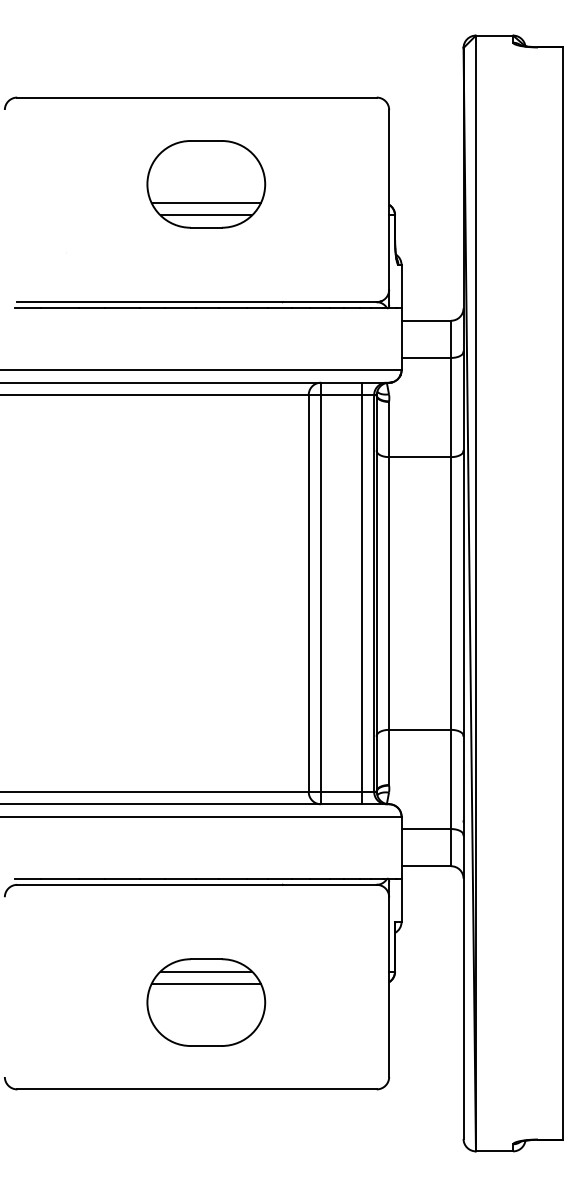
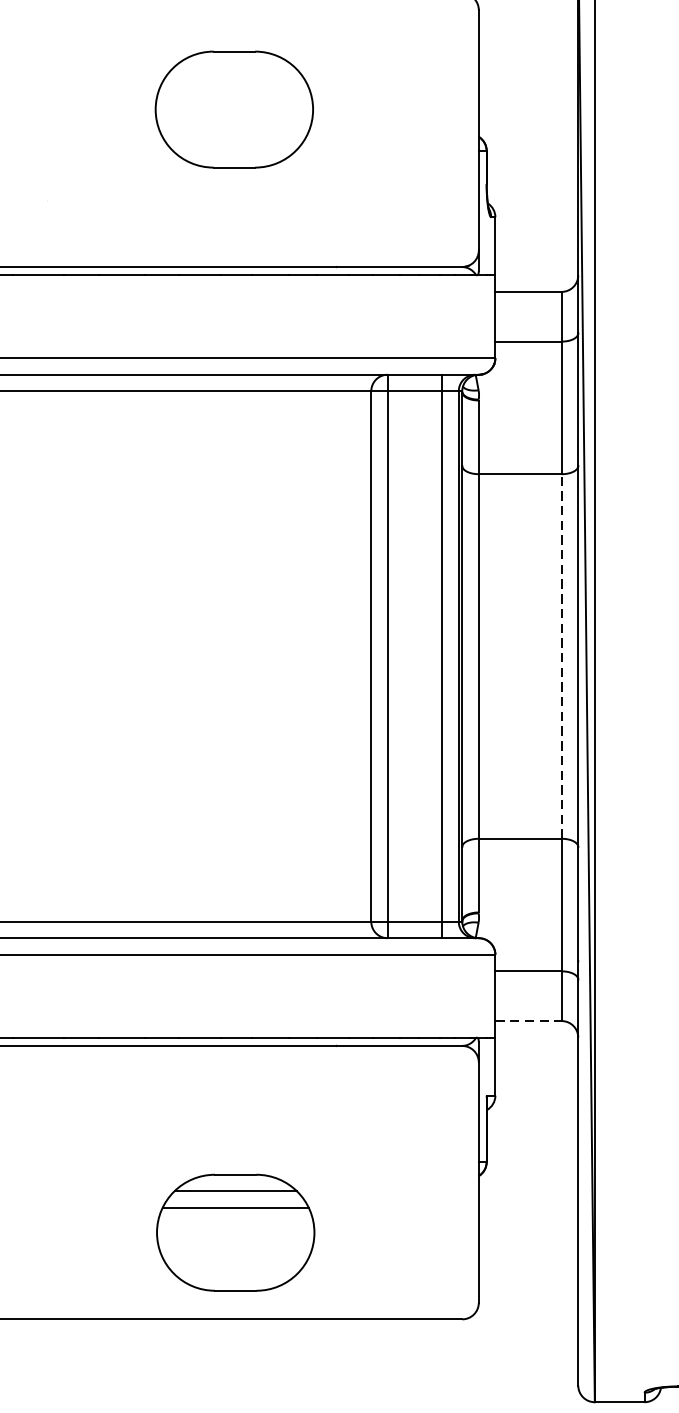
line: (205, 202) -> (233, 133), removed
line: (206, 215) -> (234, 151), removed
line: (451, 593) -> (562, 656), solid -> dashed
line: (426, 866) -> (528, 1021), solid -> dashed
part: (206, 1002) -> (235, 1232), moved

